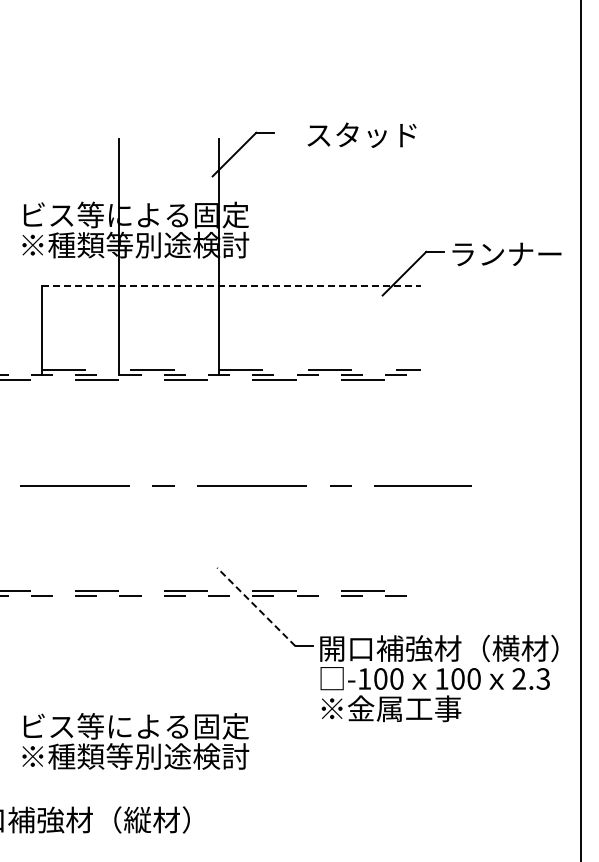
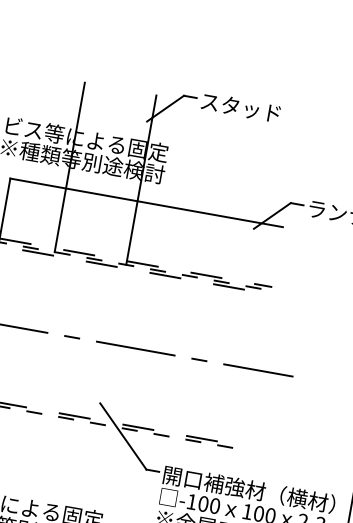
text: (361, 134) -> (240, 107), moved
line: (231, 286) -> (146, 203), dashed -> solid
line: (256, 606) -> (123, 436), dashed -> solid

